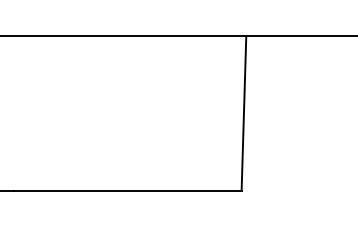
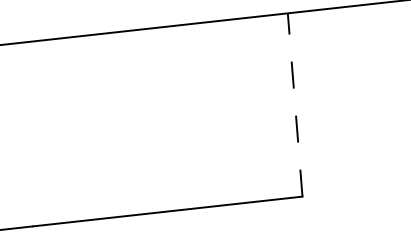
line: (243, 113) -> (294, 105), solid -> dashed

